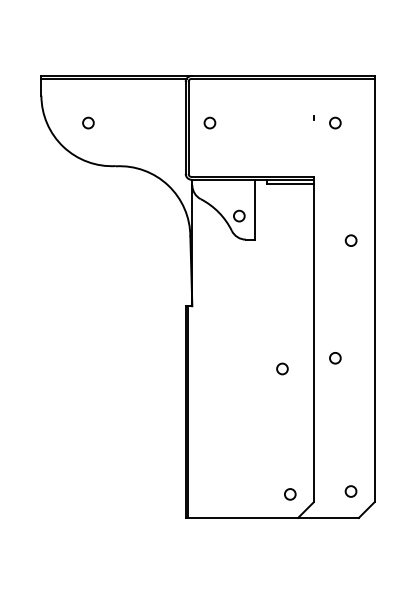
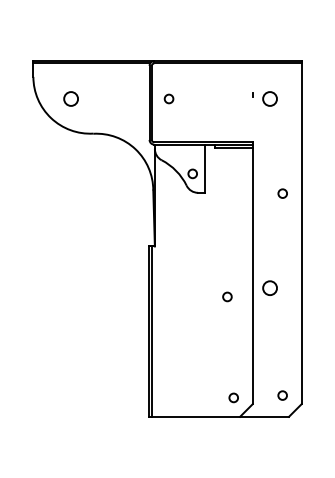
circle: (88, 122) -> (71, 98), size x1.6
circle: (334, 122) -> (269, 98), size x1.6
circle: (334, 358) -> (269, 288), size x1.6

